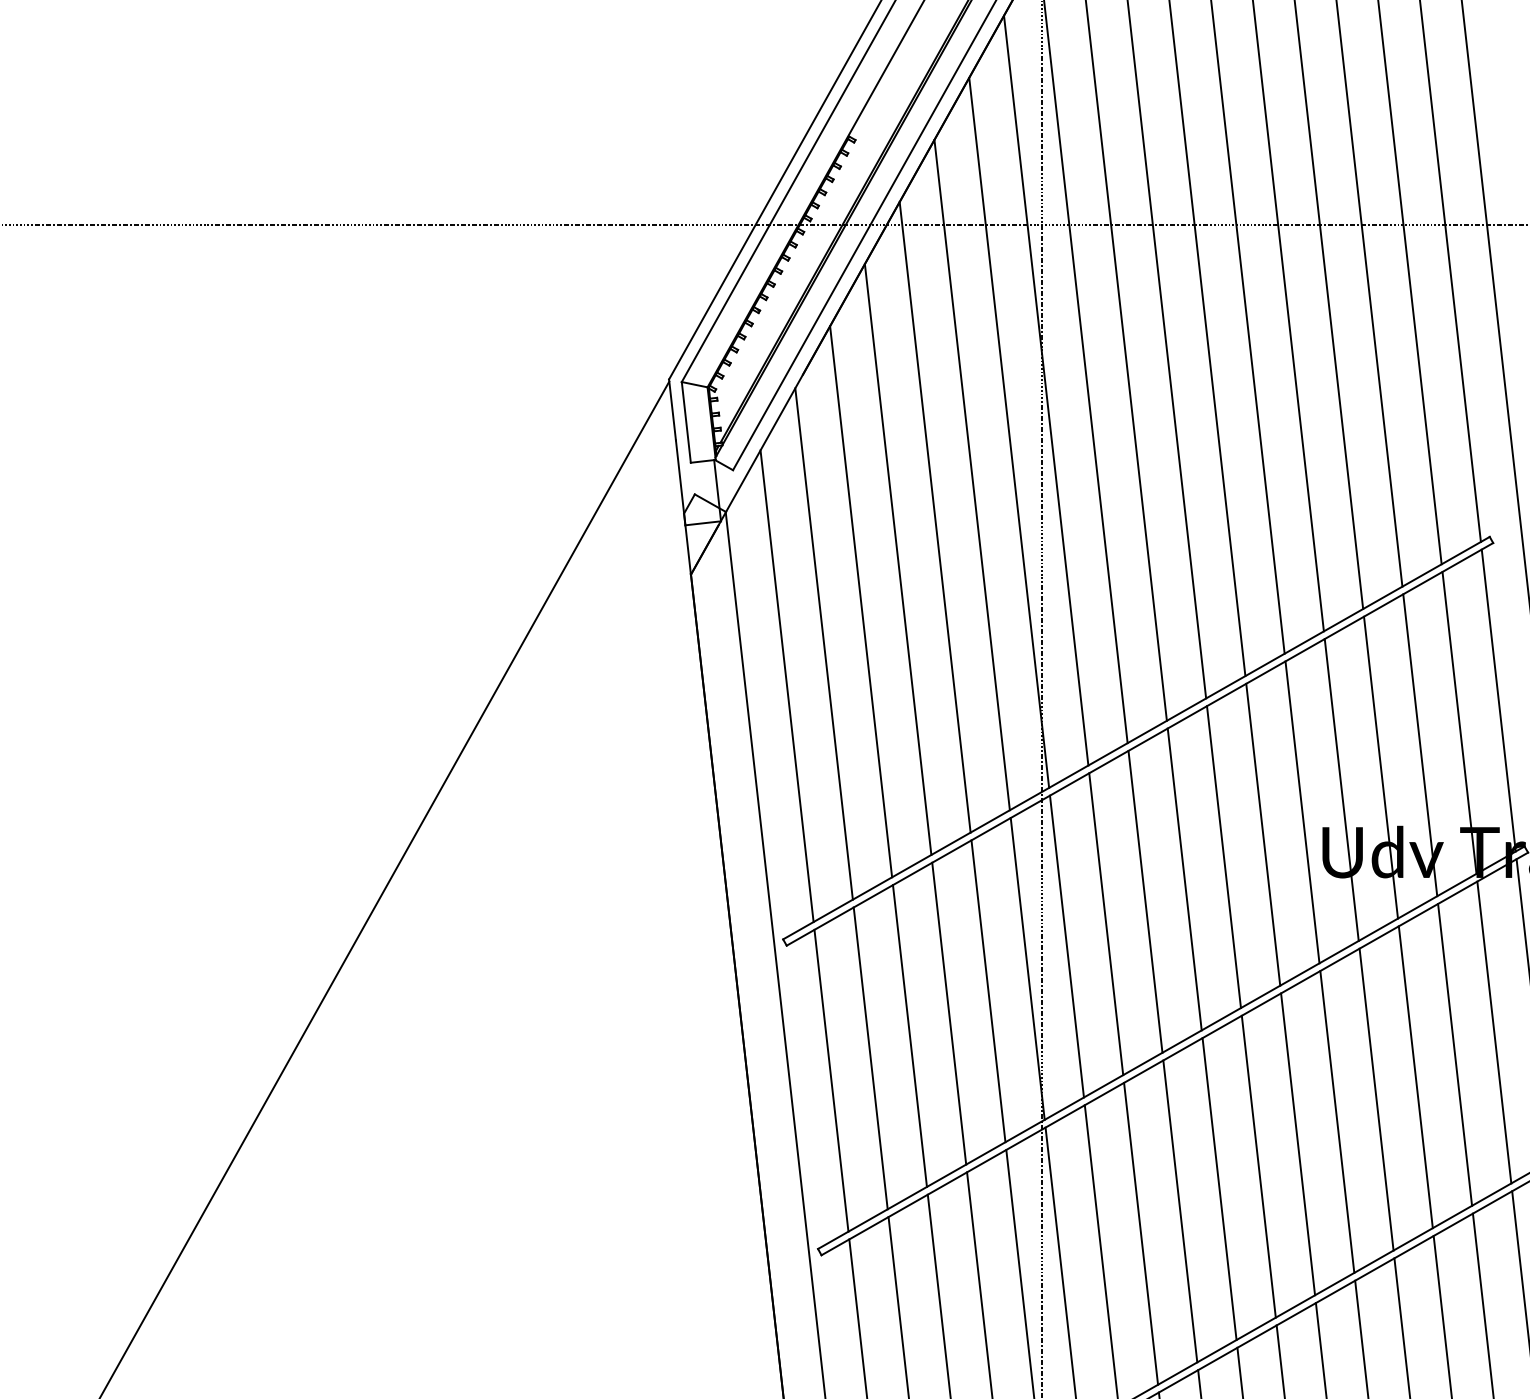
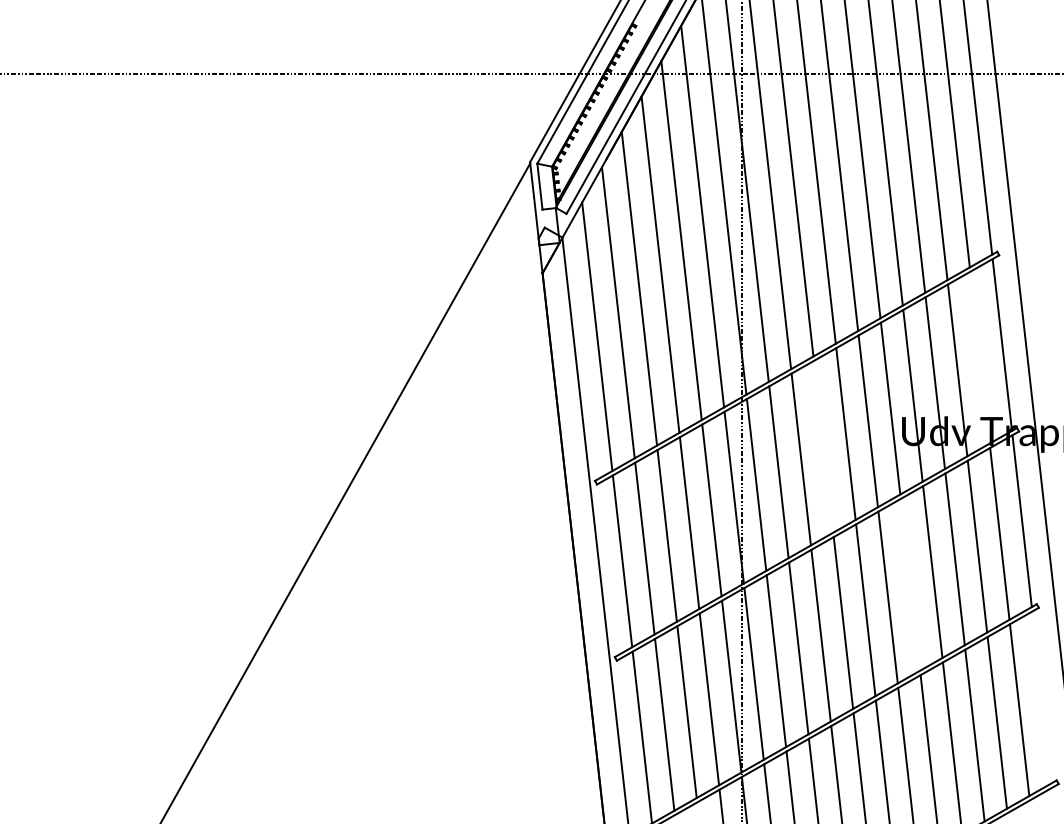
line: (1458, 722) -> (979, 357), removed
line: (1184, 878) -> (823, 446), removed
line: (1337, 1121) -> (910, 584), removed

